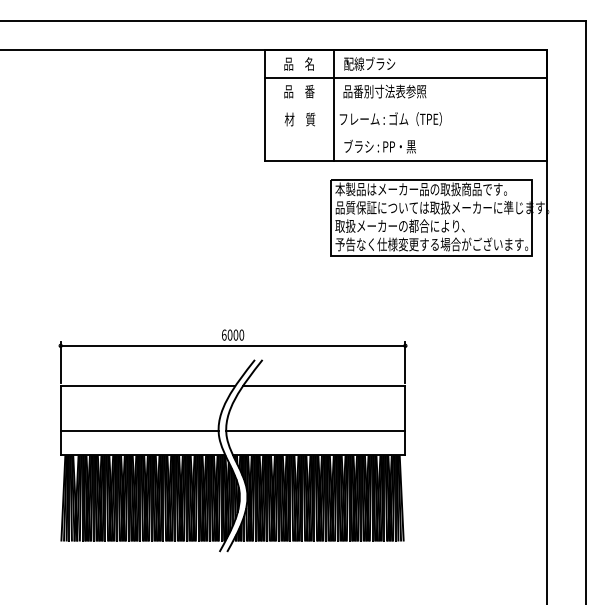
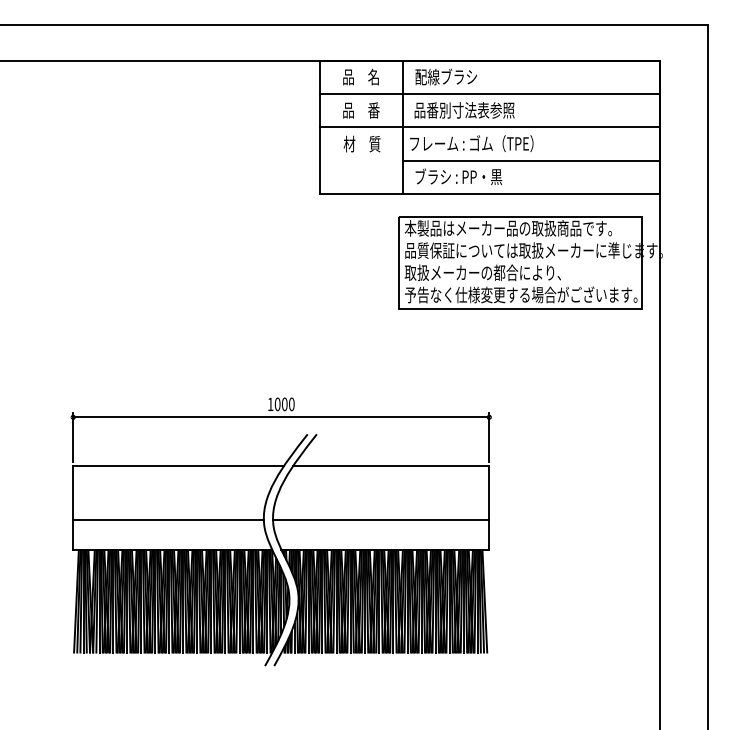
line: (405, 105) -> (489, 127), added
line: (439, 133) -> (530, 161), added
text: (224, 334) -> (270, 403), 6000 -> 1000

